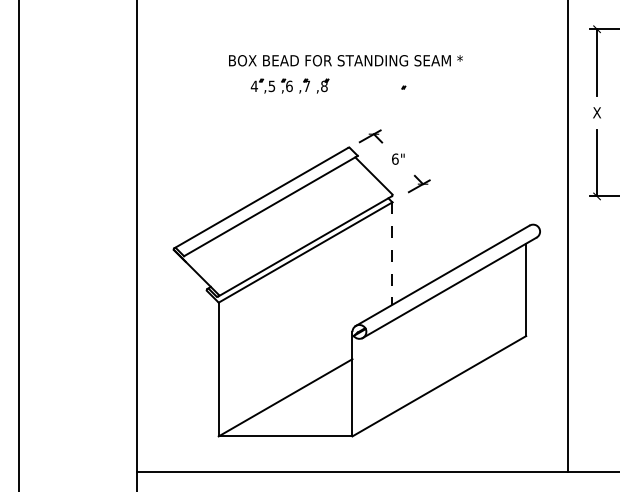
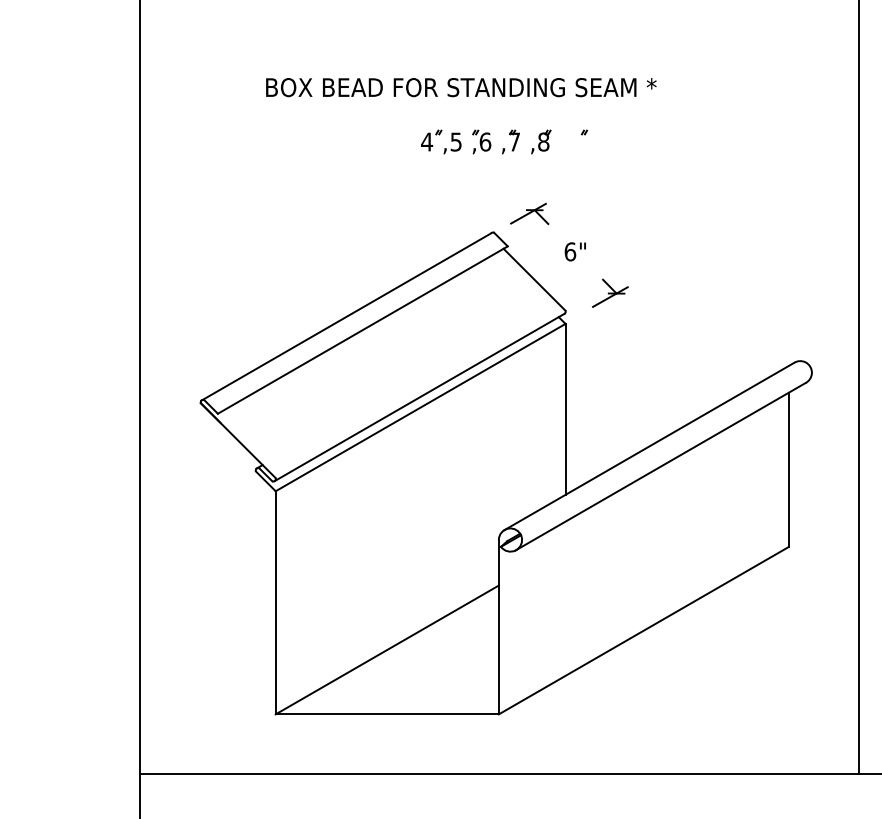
text: (345, 60) -> (460, 87), moved
part: (289, 85) -> (485, 140), moved
line: (392, 254) -> (565, 410), dashed -> solid

